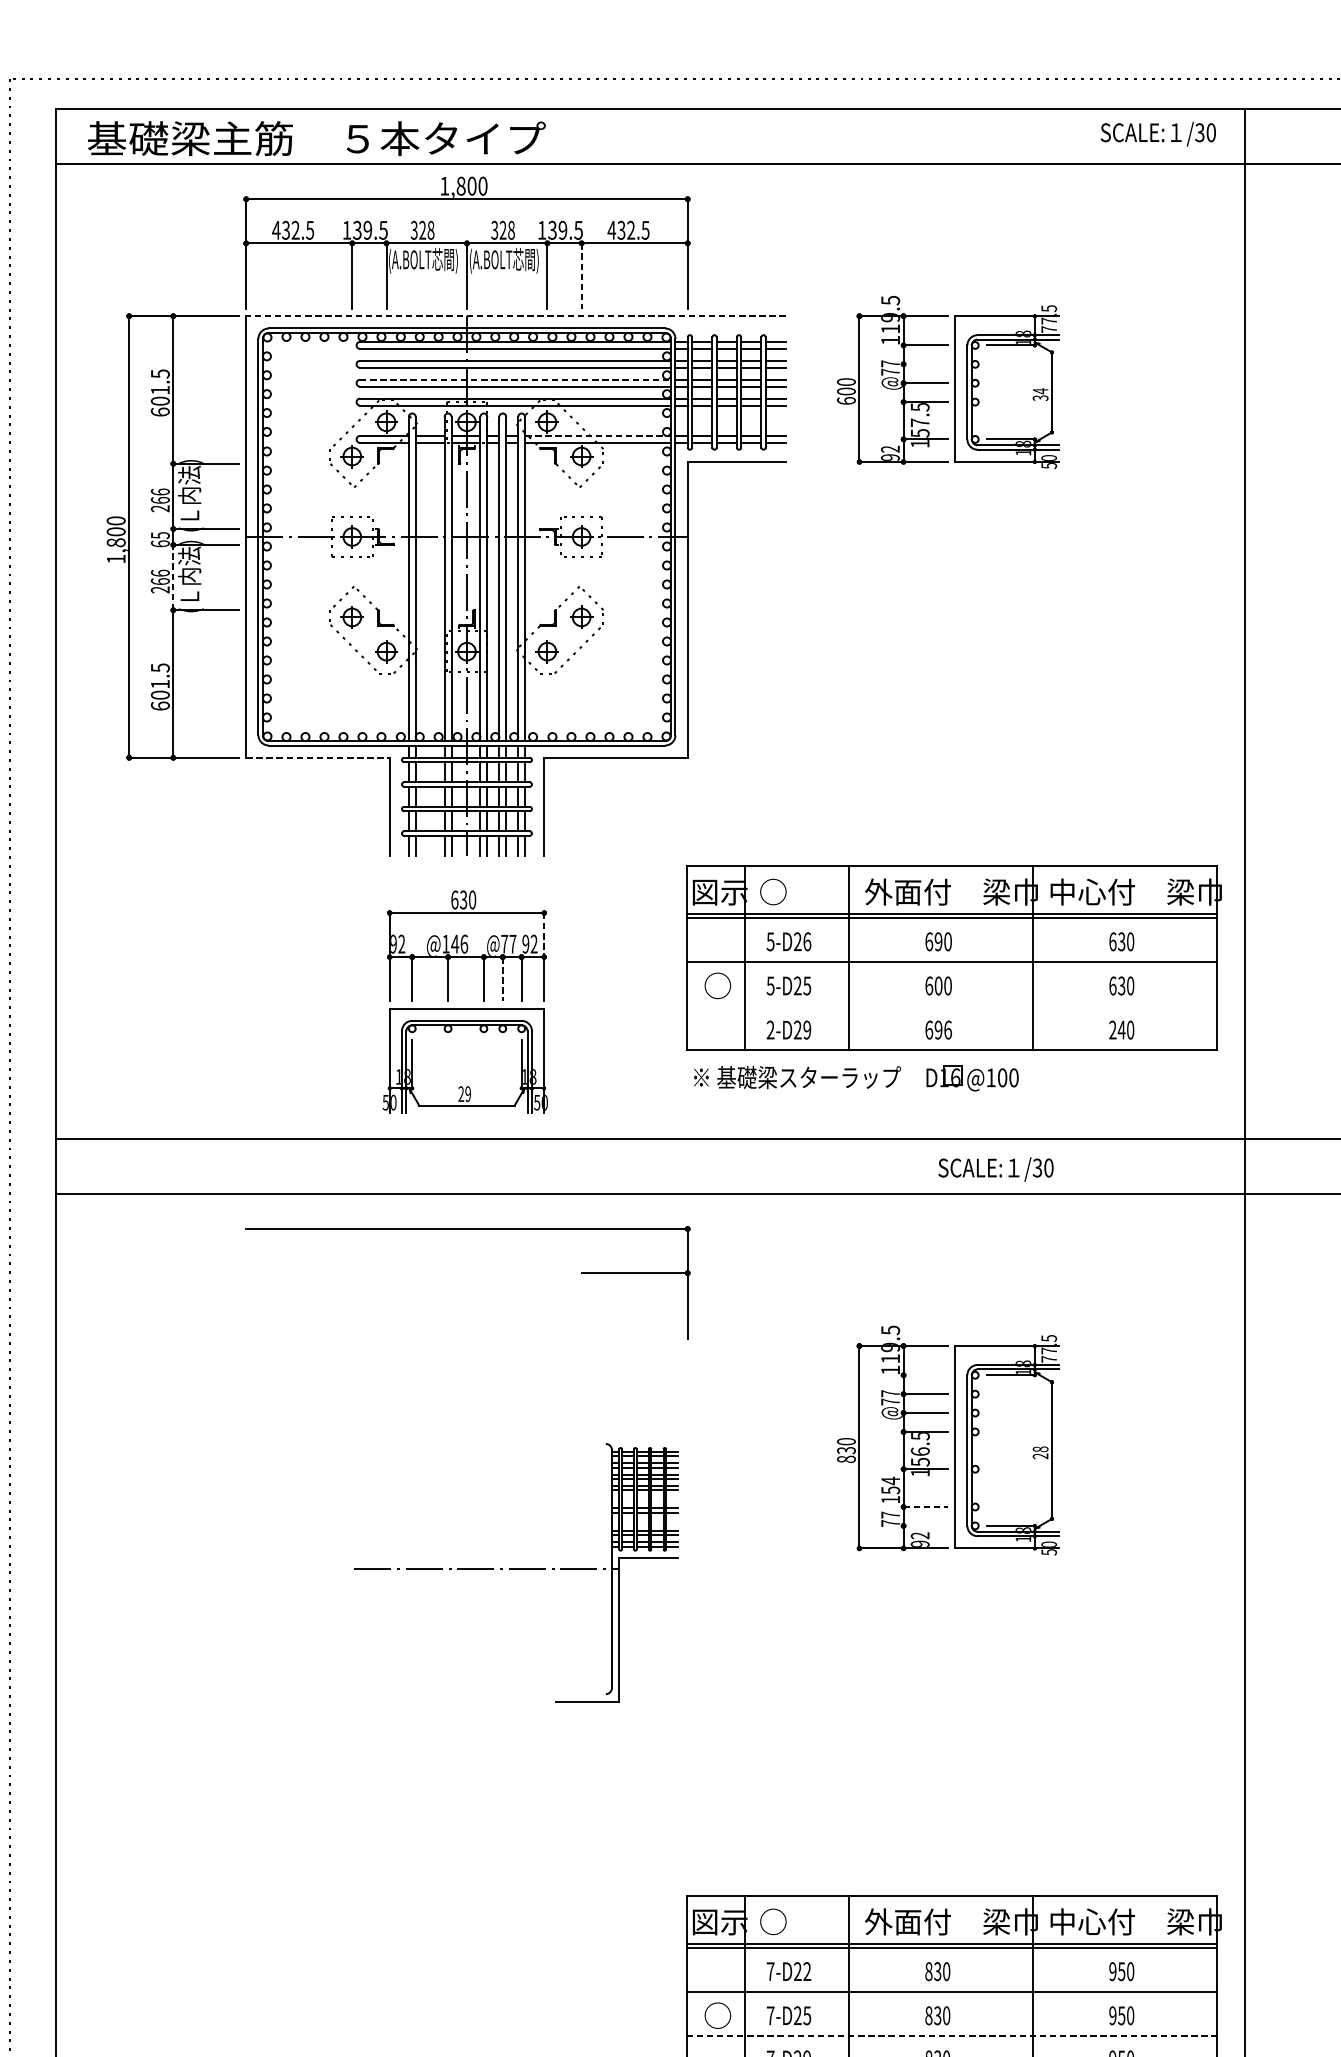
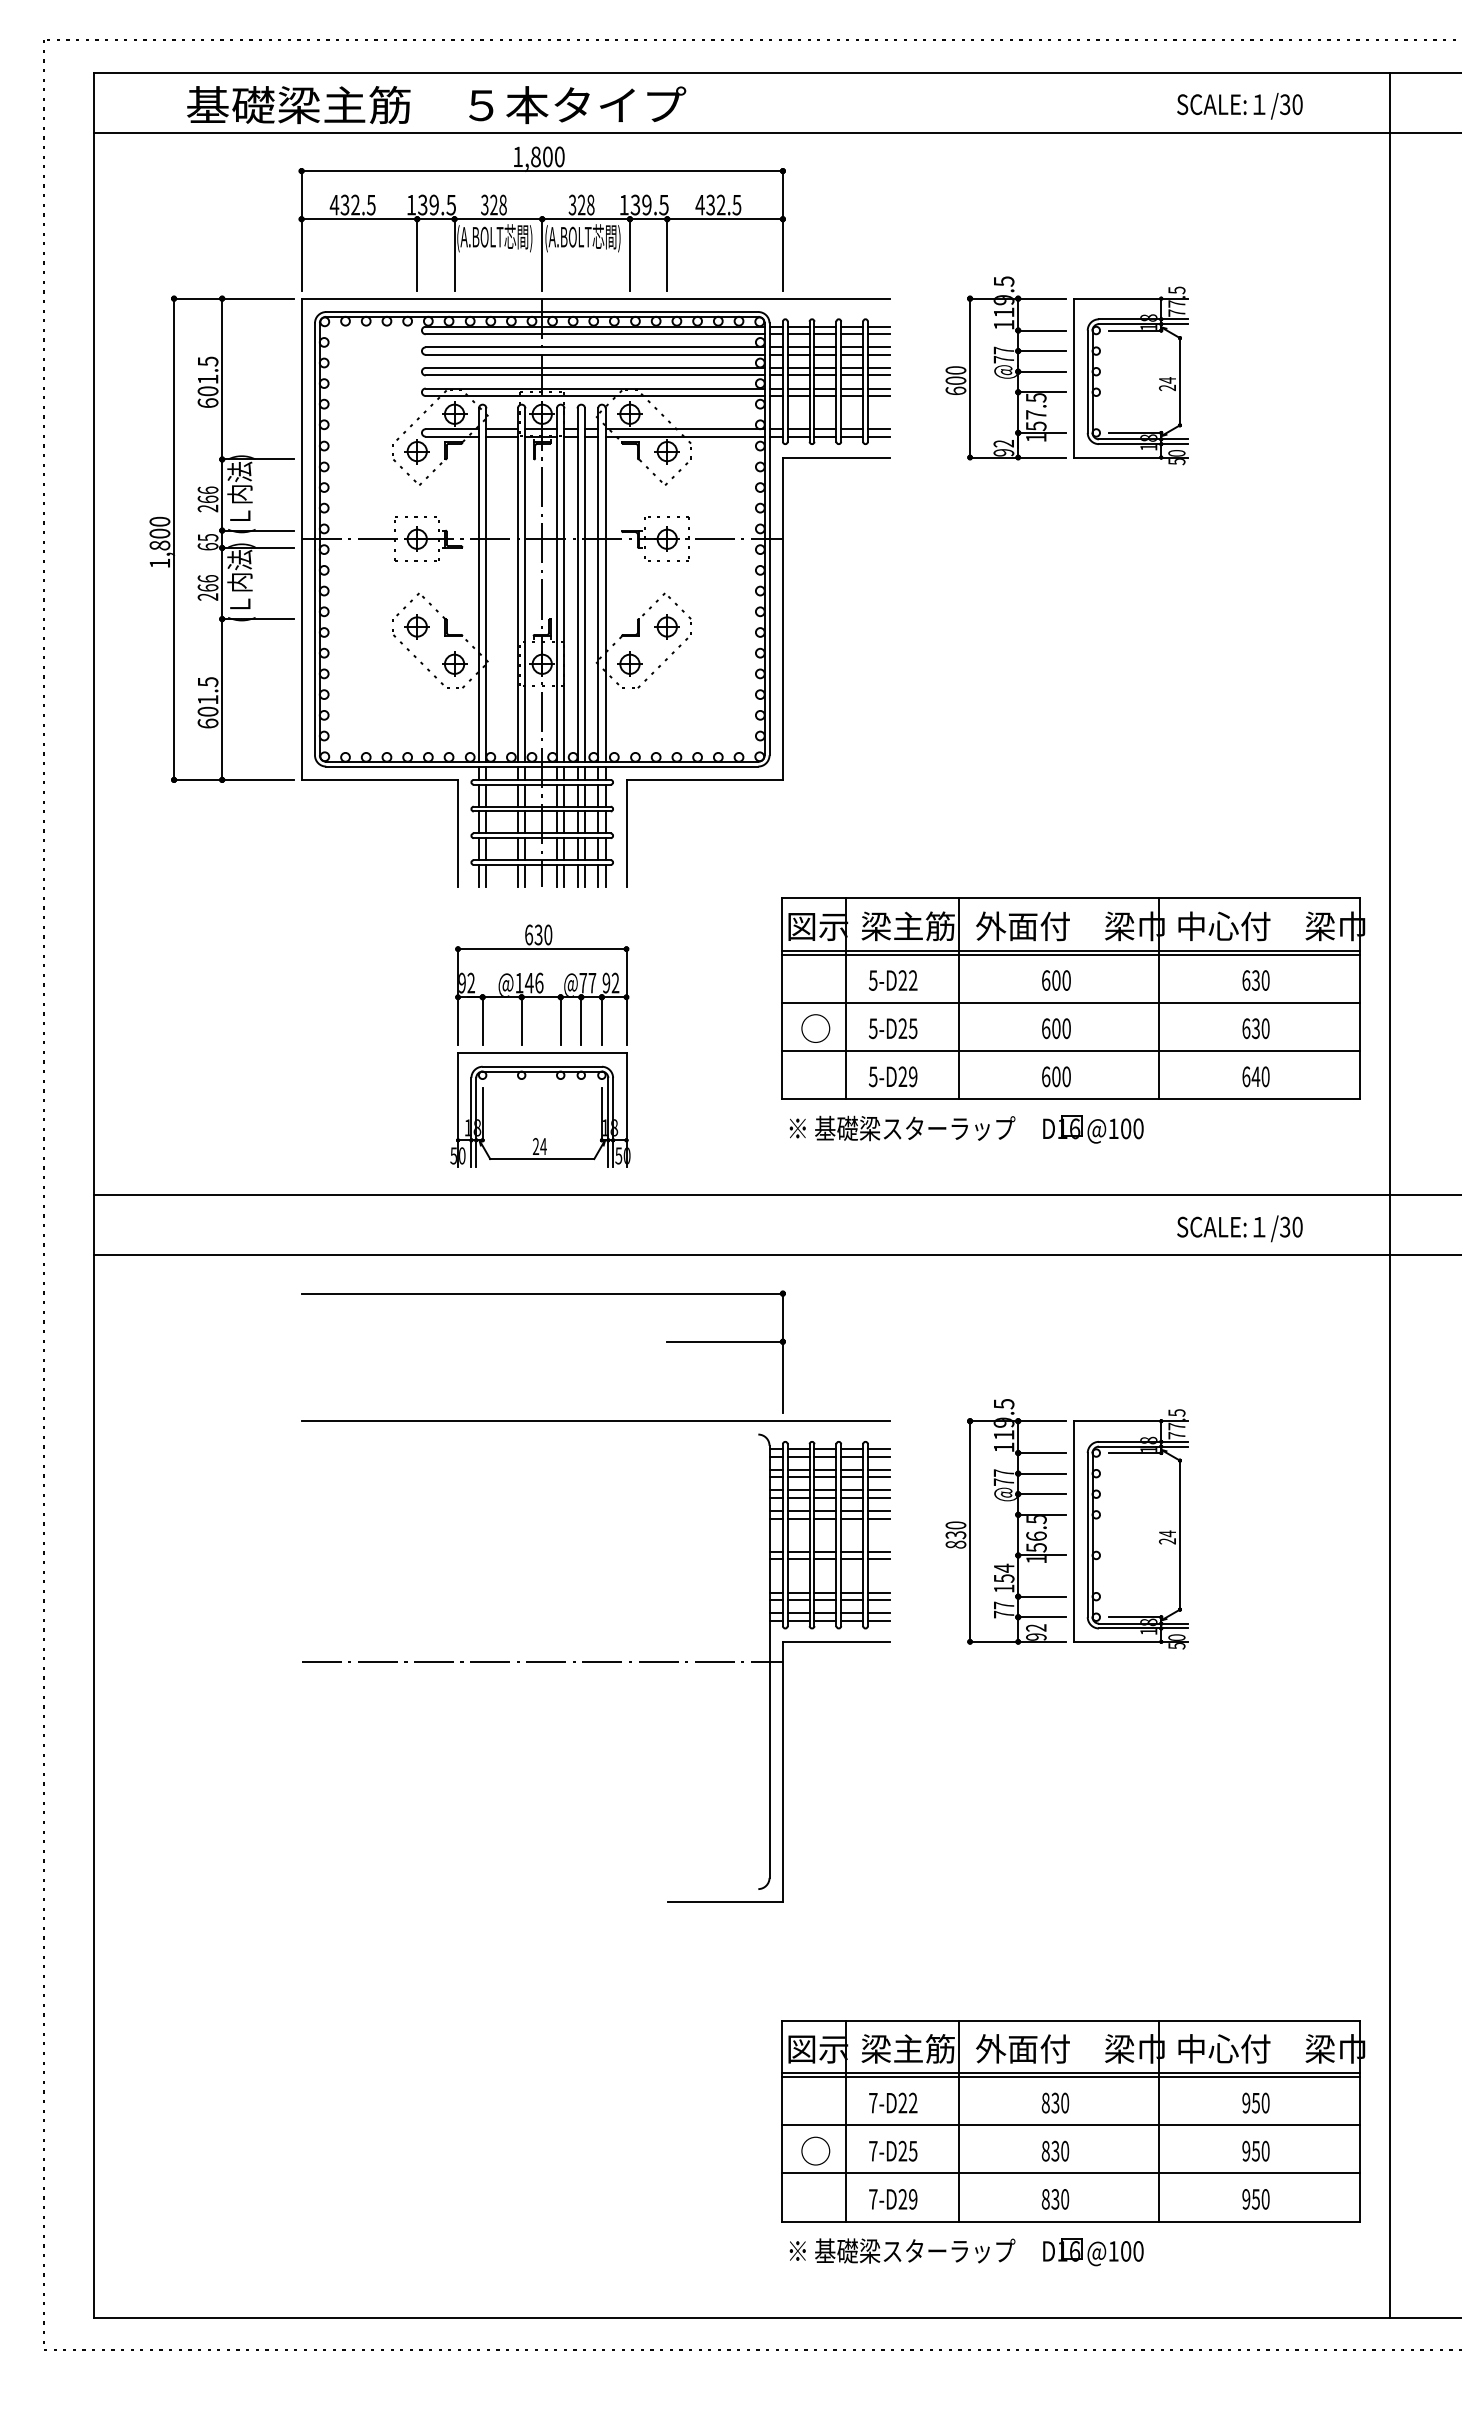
text: (1157, 134) -> (1239, 106), moved
text: (316, 139) -> (436, 105), moved
line: (581, 275) -> (667, 254), dashed -> solid
line: (515, 316) -> (595, 298), dashed -> solid
line: (925, 364) -> (1042, 351), added
line: (515, 379) -> (595, 367), dashed -> solid
text: (1040, 397) -> (1167, 387), 34 -> 24
line: (598, 436) -> (685, 429), dashed -> solid
line: (173, 577) -> (222, 583), dashed -> solid
line: (318, 757) -> (380, 779), dashed -> solid
text: (802, 892) -> (907, 926), ○ -> 梁主筋
line: (544, 935) -> (626, 973), dashed -> solid
text: (807, 941) -> (913, 980), 5-D26 -> 5-D22
text: (938, 941) -> (1056, 980), 690 -> 600
line: (502, 979) -> (581, 1021), dashed -> solid
line: (951, 1005) -> (1070, 1050), added
text: (769, 1029) -> (872, 1076), 2-D29 -> 5-D29
text: (943, 1029) -> (1061, 1076), 696 -> 600
text: (1113, 1029) -> (1246, 1076), 240 -> 640
text: (468, 1094) -> (543, 1146), 29 -> 24
text: (995, 1169) -> (1239, 1228), moved
line: (515, 1346) -> (595, 1421), added
line: (925, 1375) -> (1042, 1453), added
text: (1040, 1449) -> (1167, 1533), 28 -> 24
line: (925, 1506) -> (1042, 1596), dashed -> solid
line: (925, 1526) -> (1042, 1617), added
part: (516, 1572) -> (596, 1667), size x1.67
text: (802, 1921) -> (907, 2048), ○ -> 梁主筋
line: (952, 2036) -> (1071, 2173), dashed -> solid

